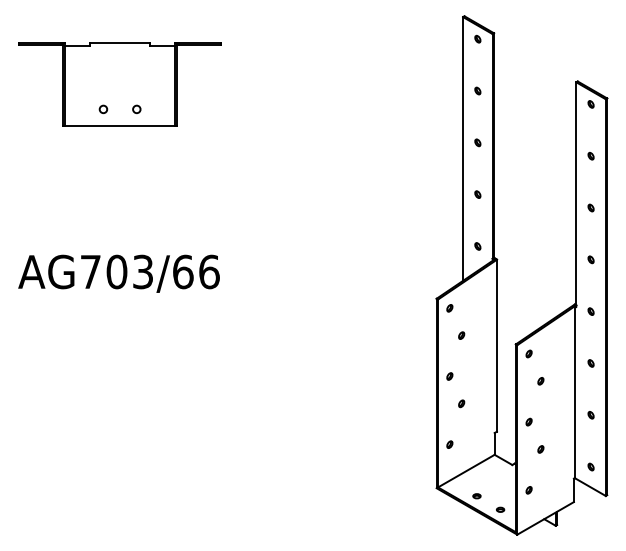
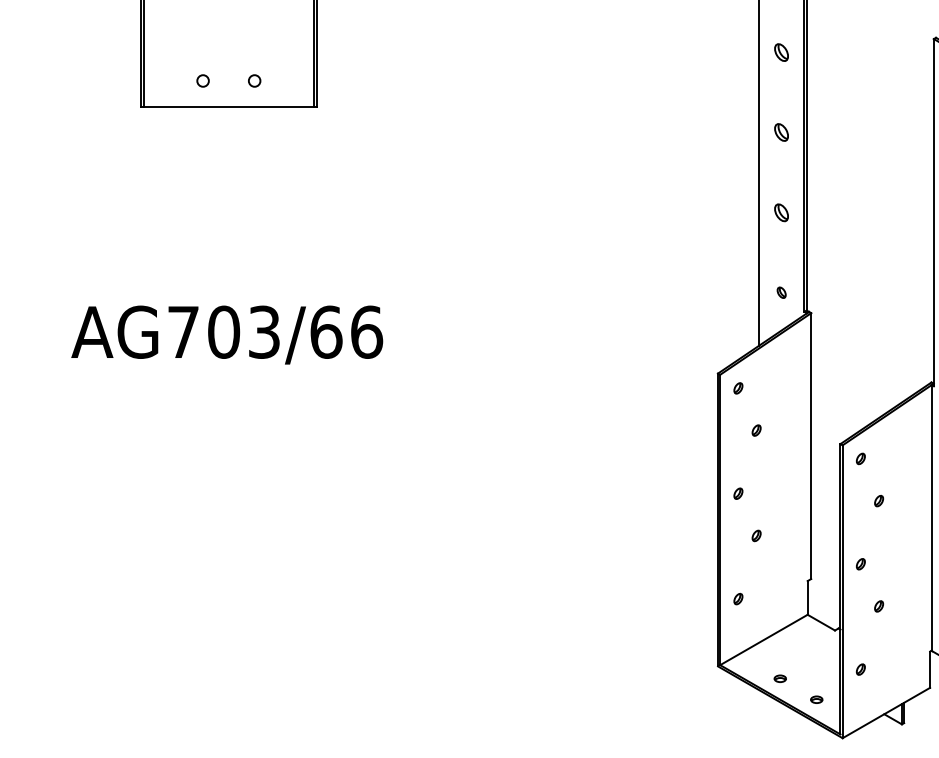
part: (477, 90) -> (781, 51), size x1.6
part: (477, 142) -> (781, 132), size x1.6
part: (477, 194) -> (781, 212), size x1.6

